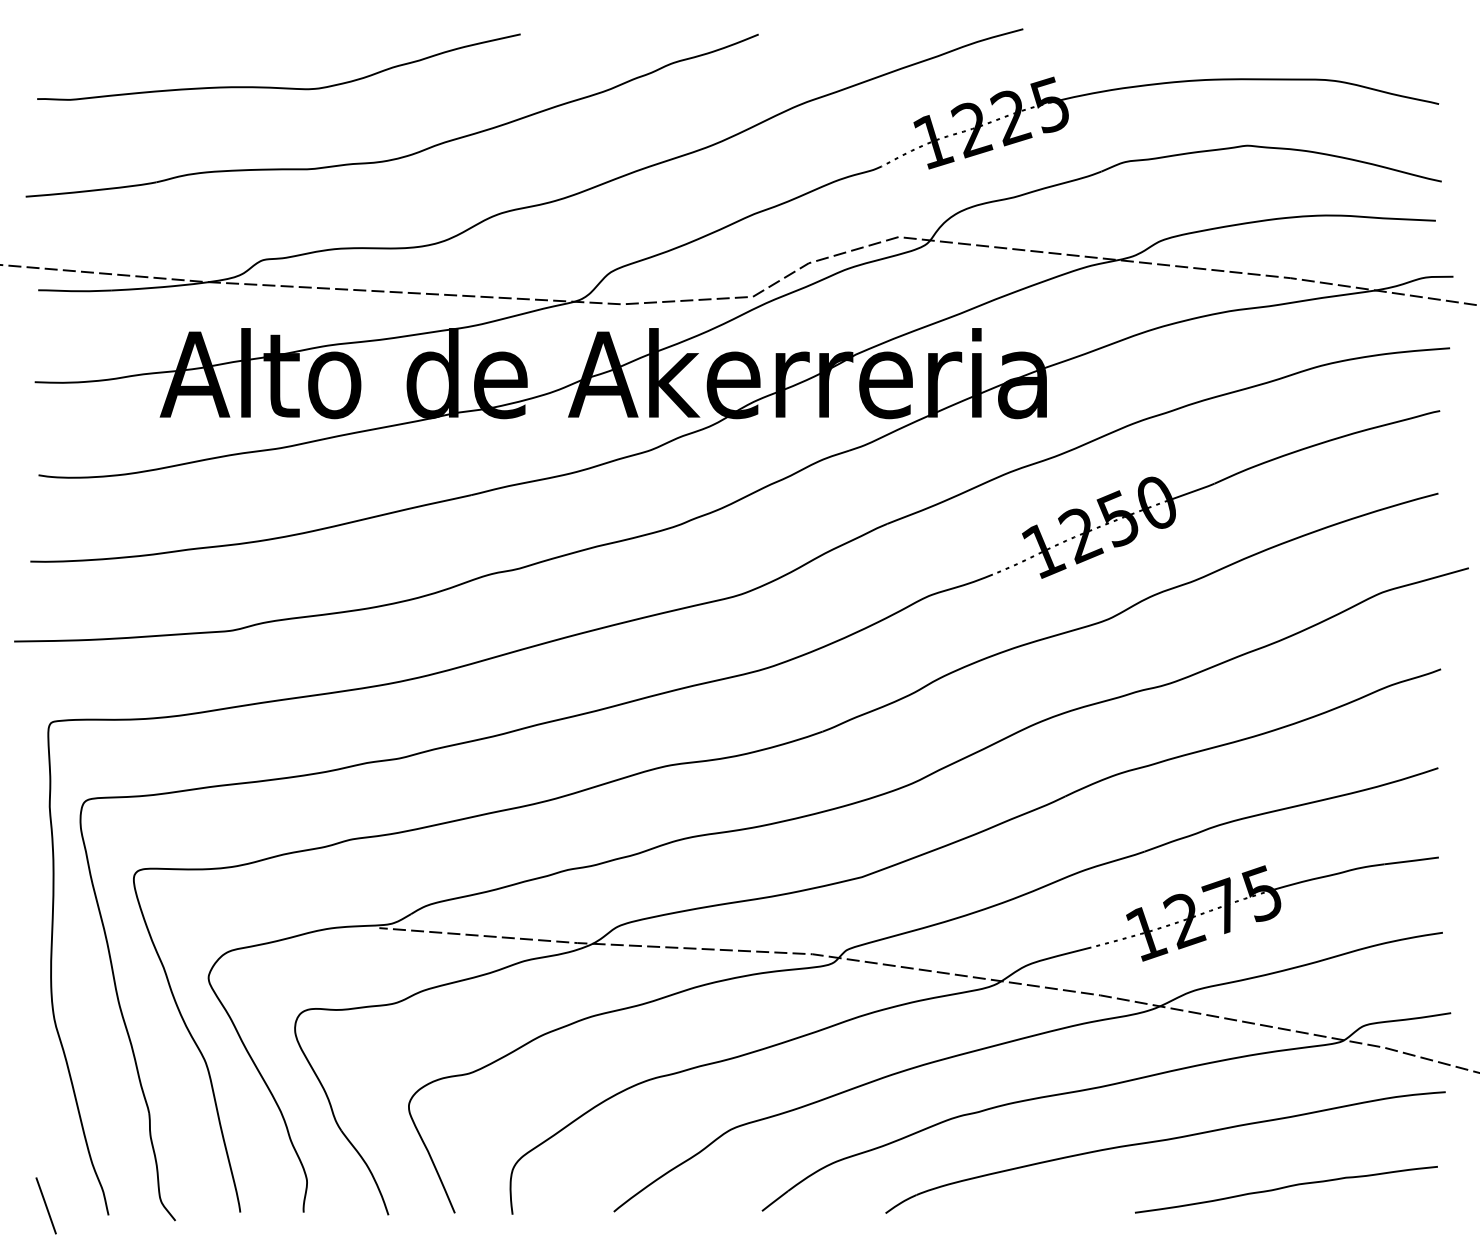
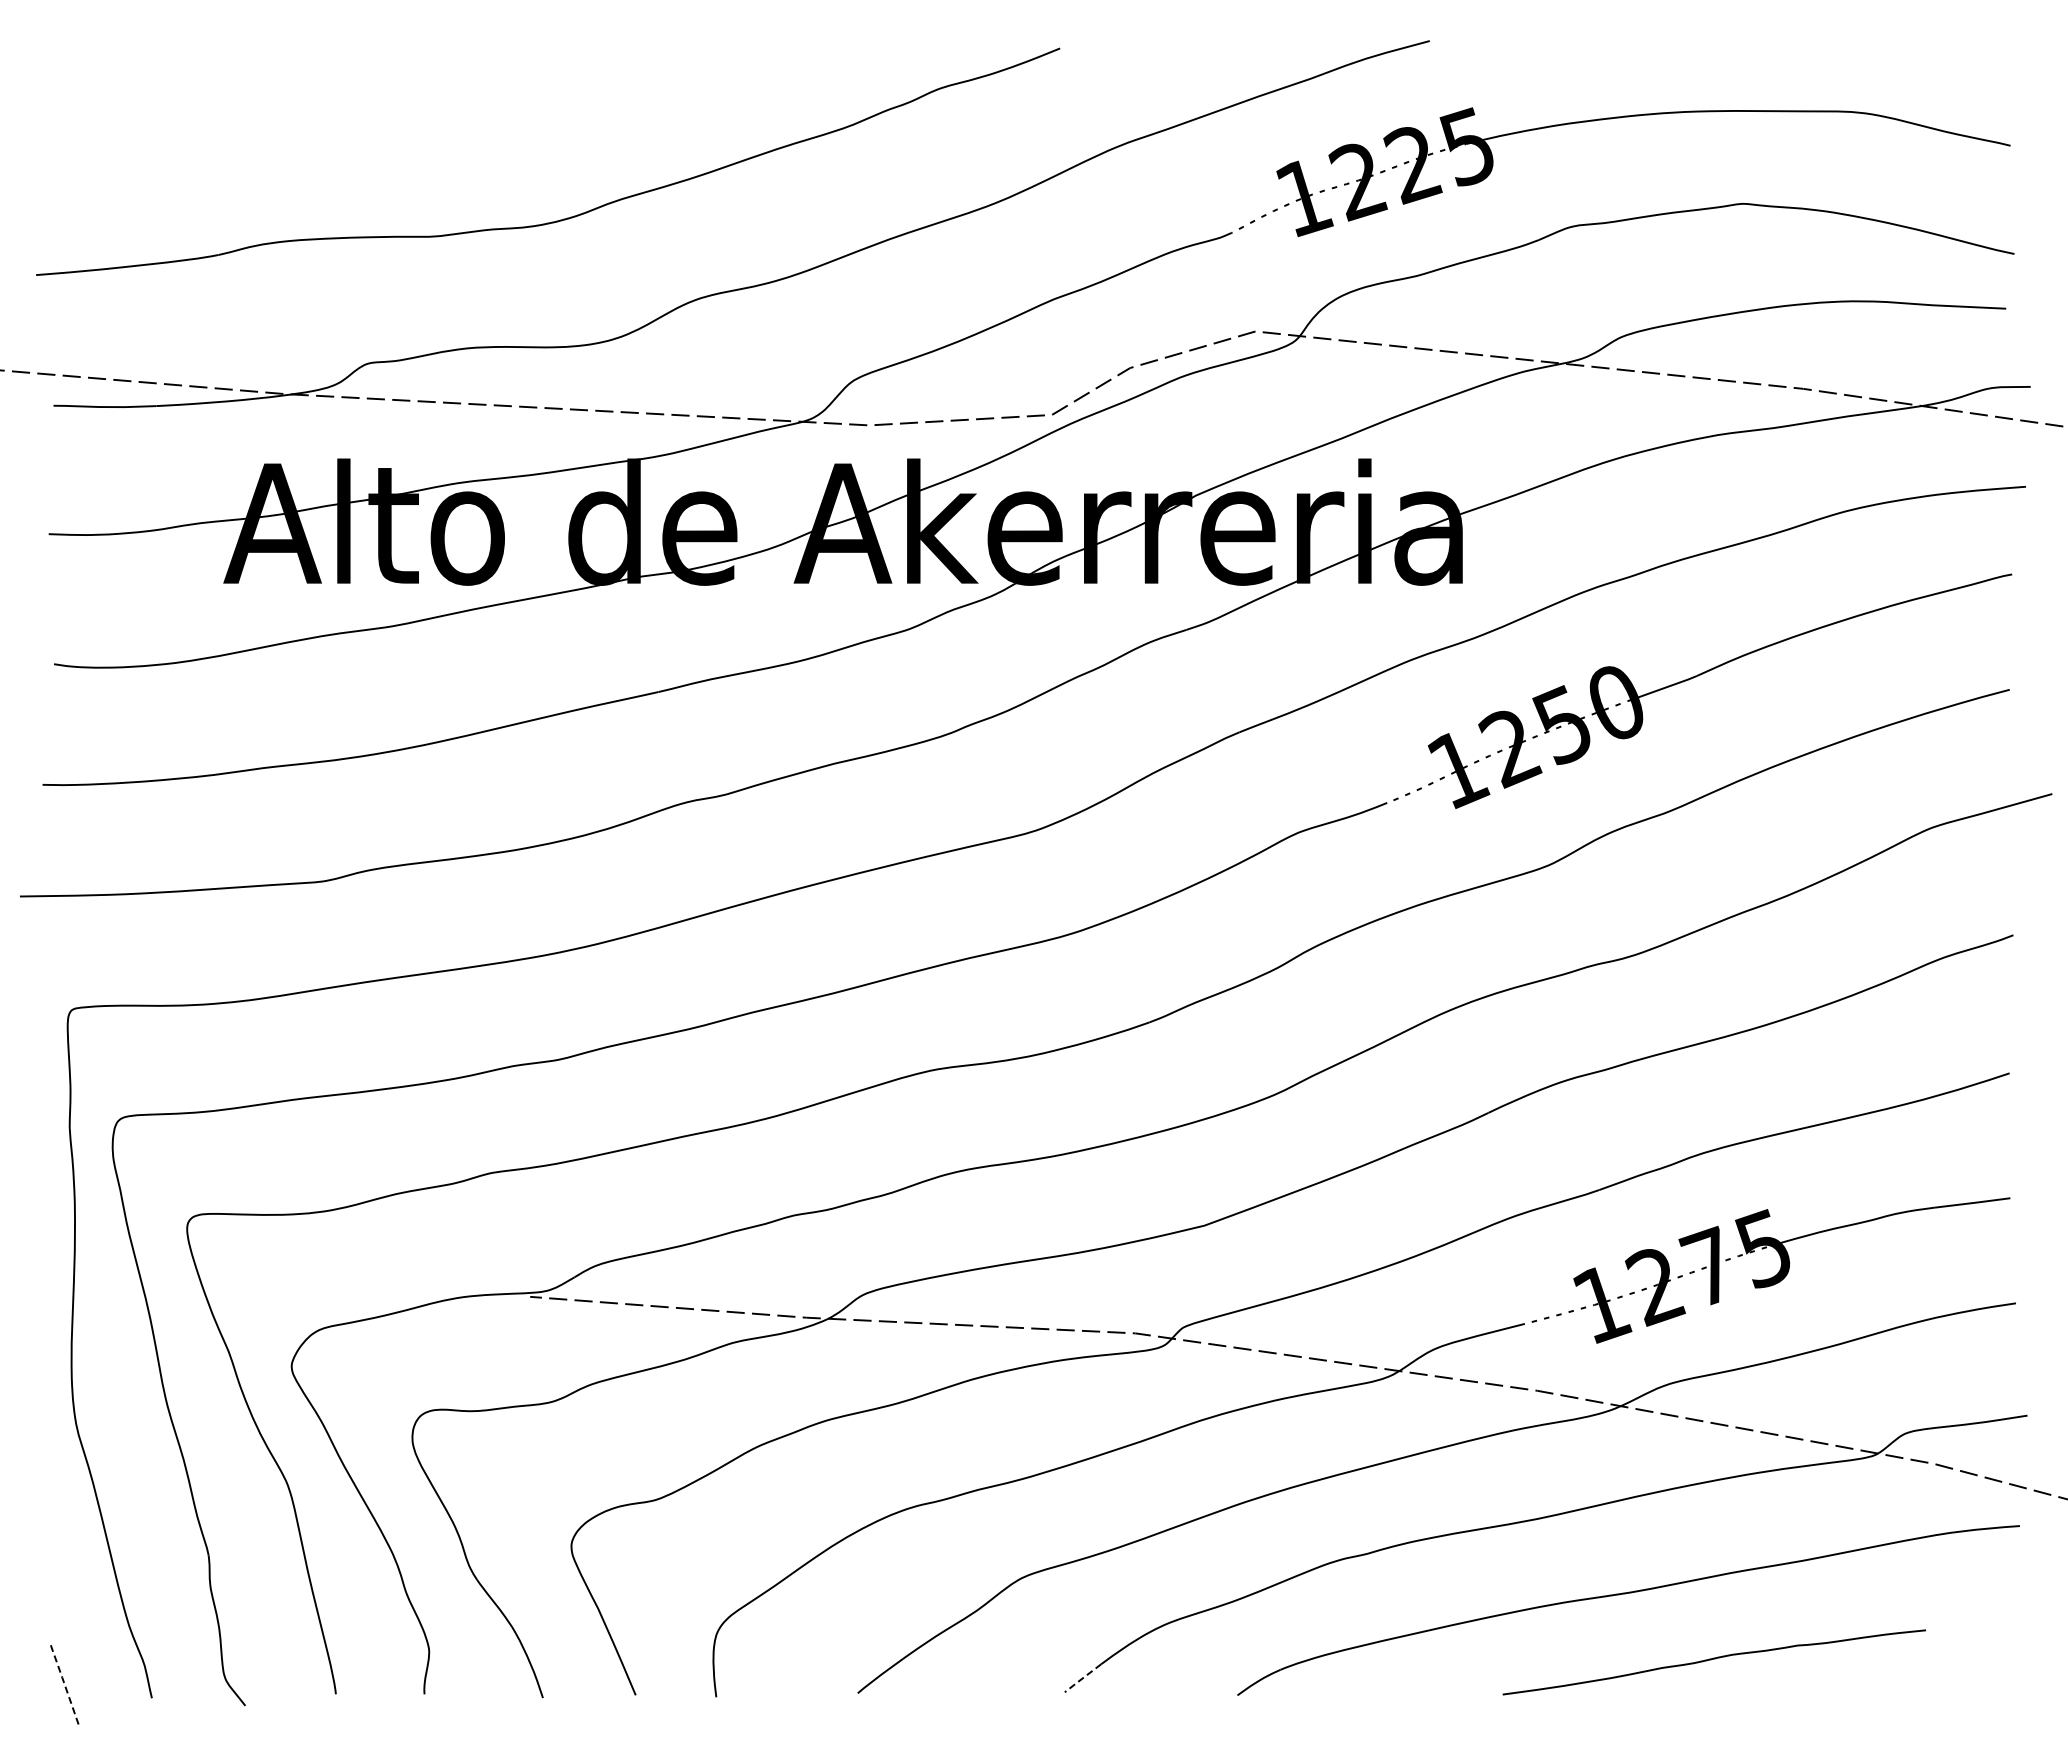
curve: (278, 87) -> (389, 122), removed
curve: (1284, 1188) -> (1711, 1660), moved
line: (774, 1201) -> (1082, 1678), solid -> dashed
line: (46, 1205) -> (64, 1684), solid -> dashed

